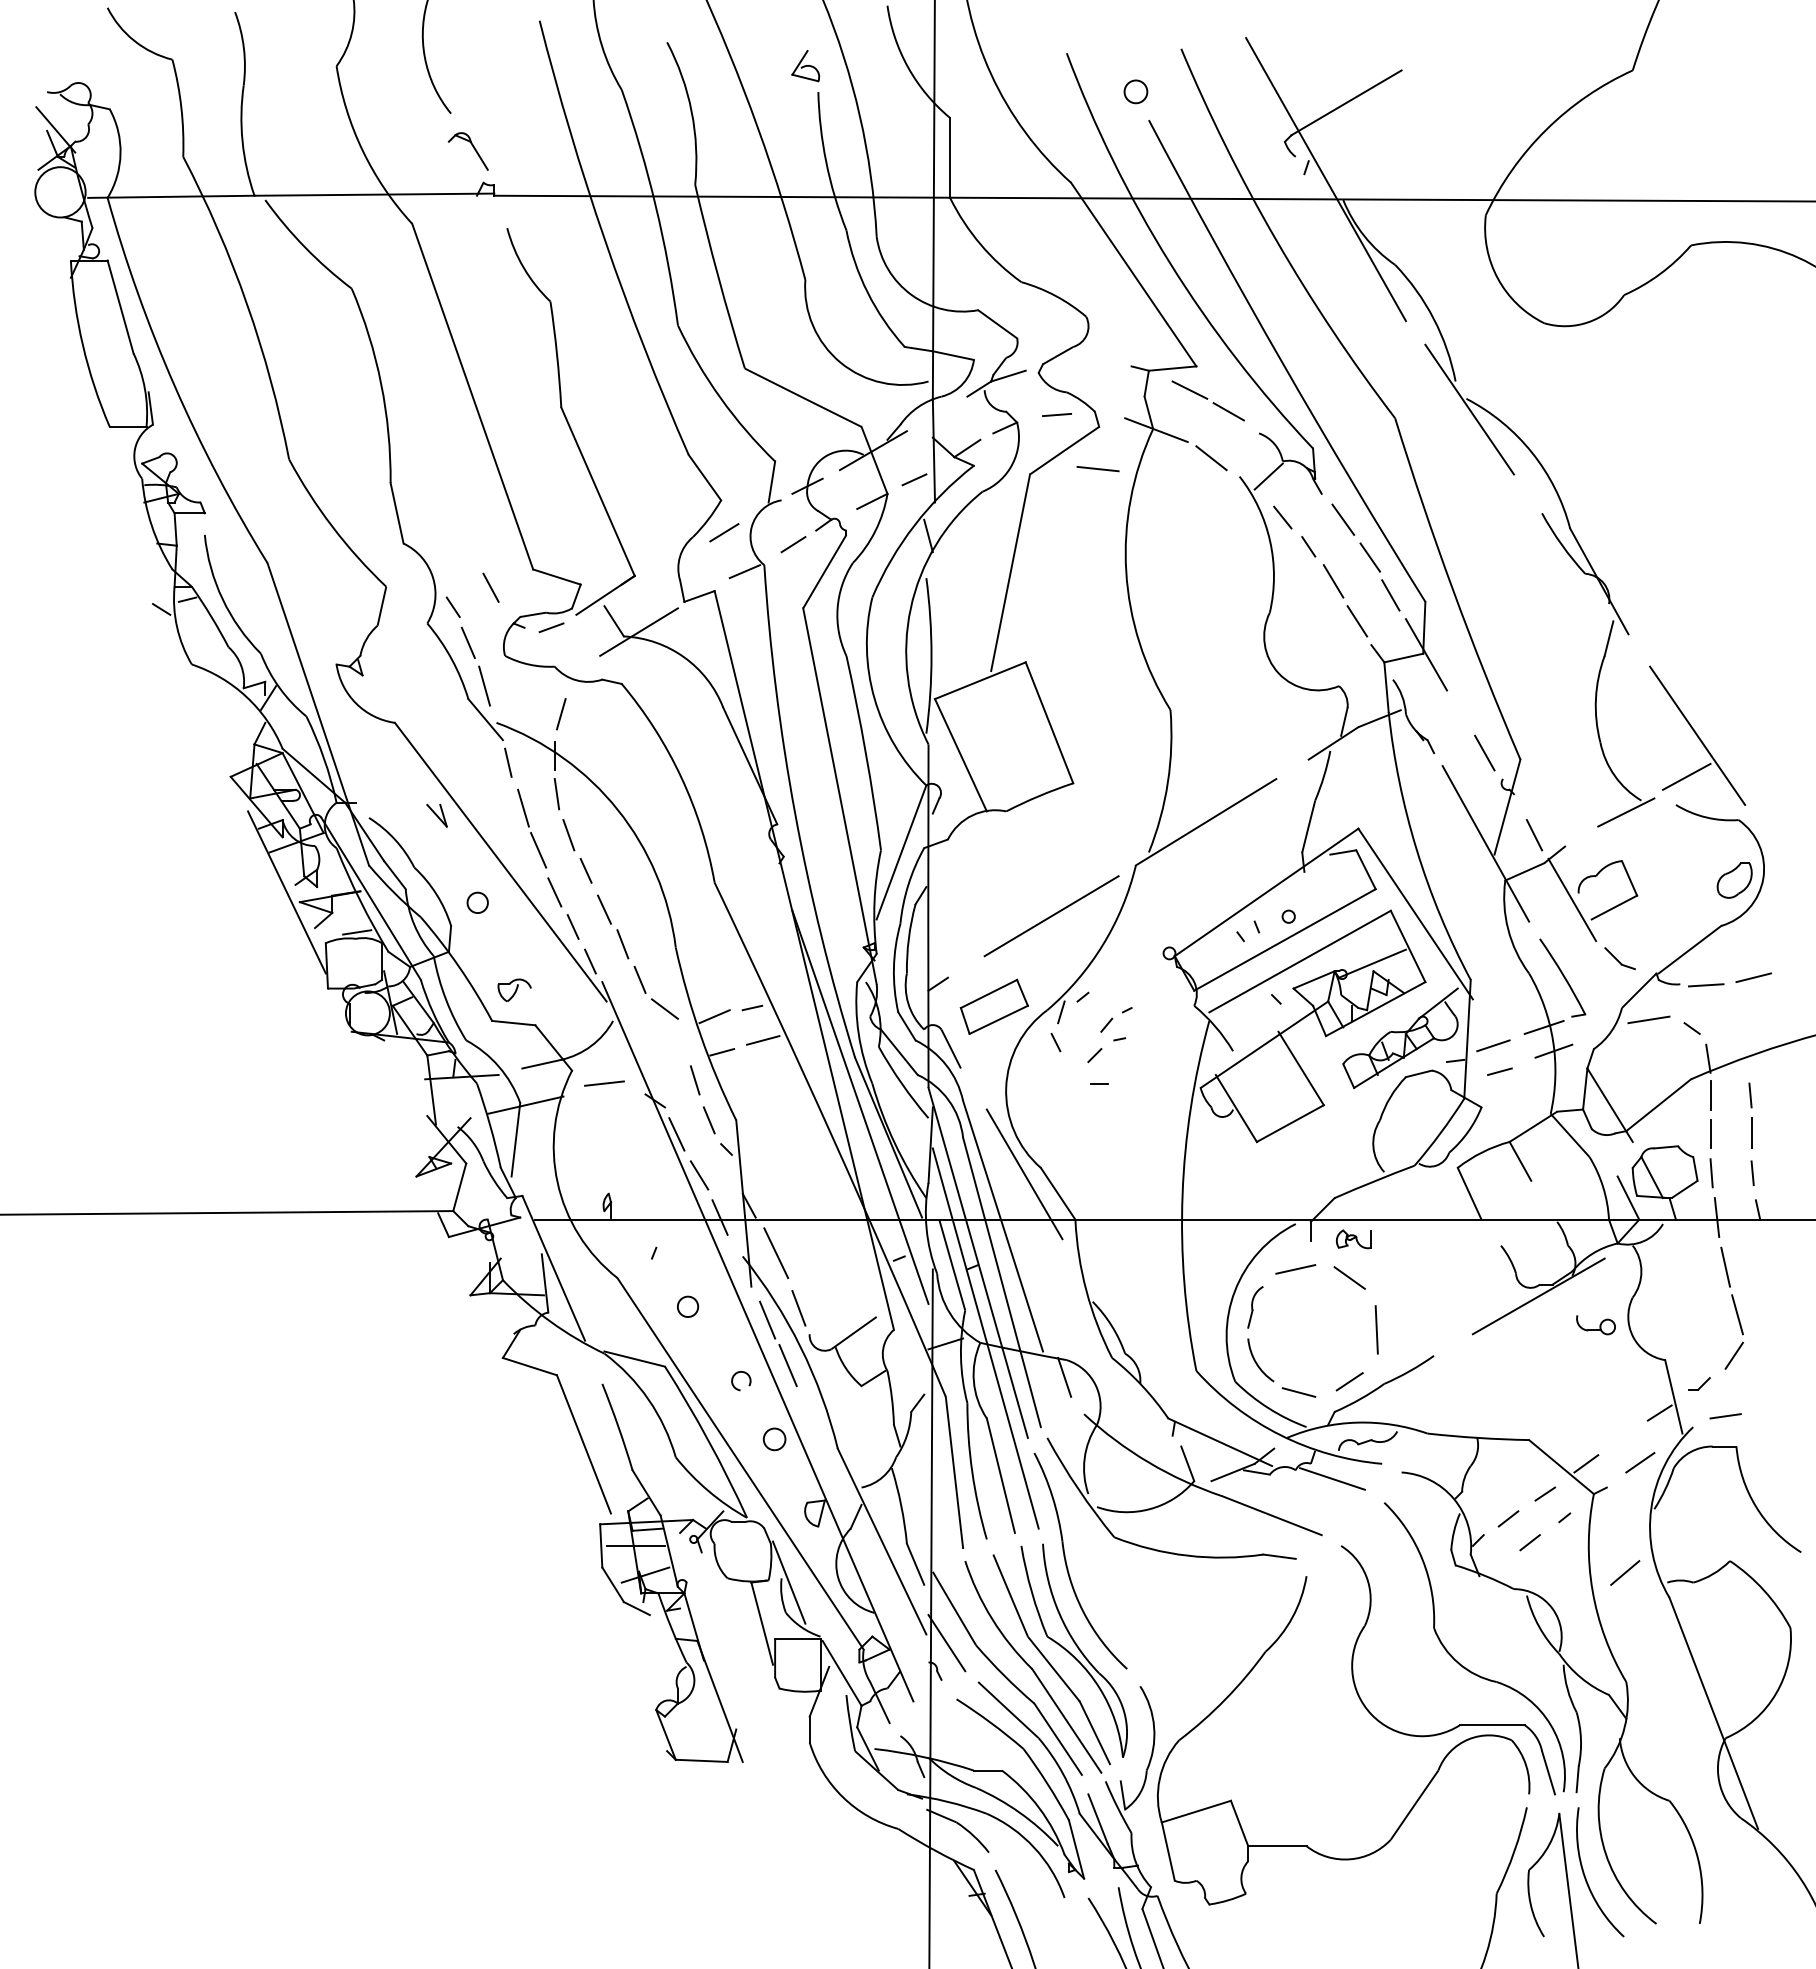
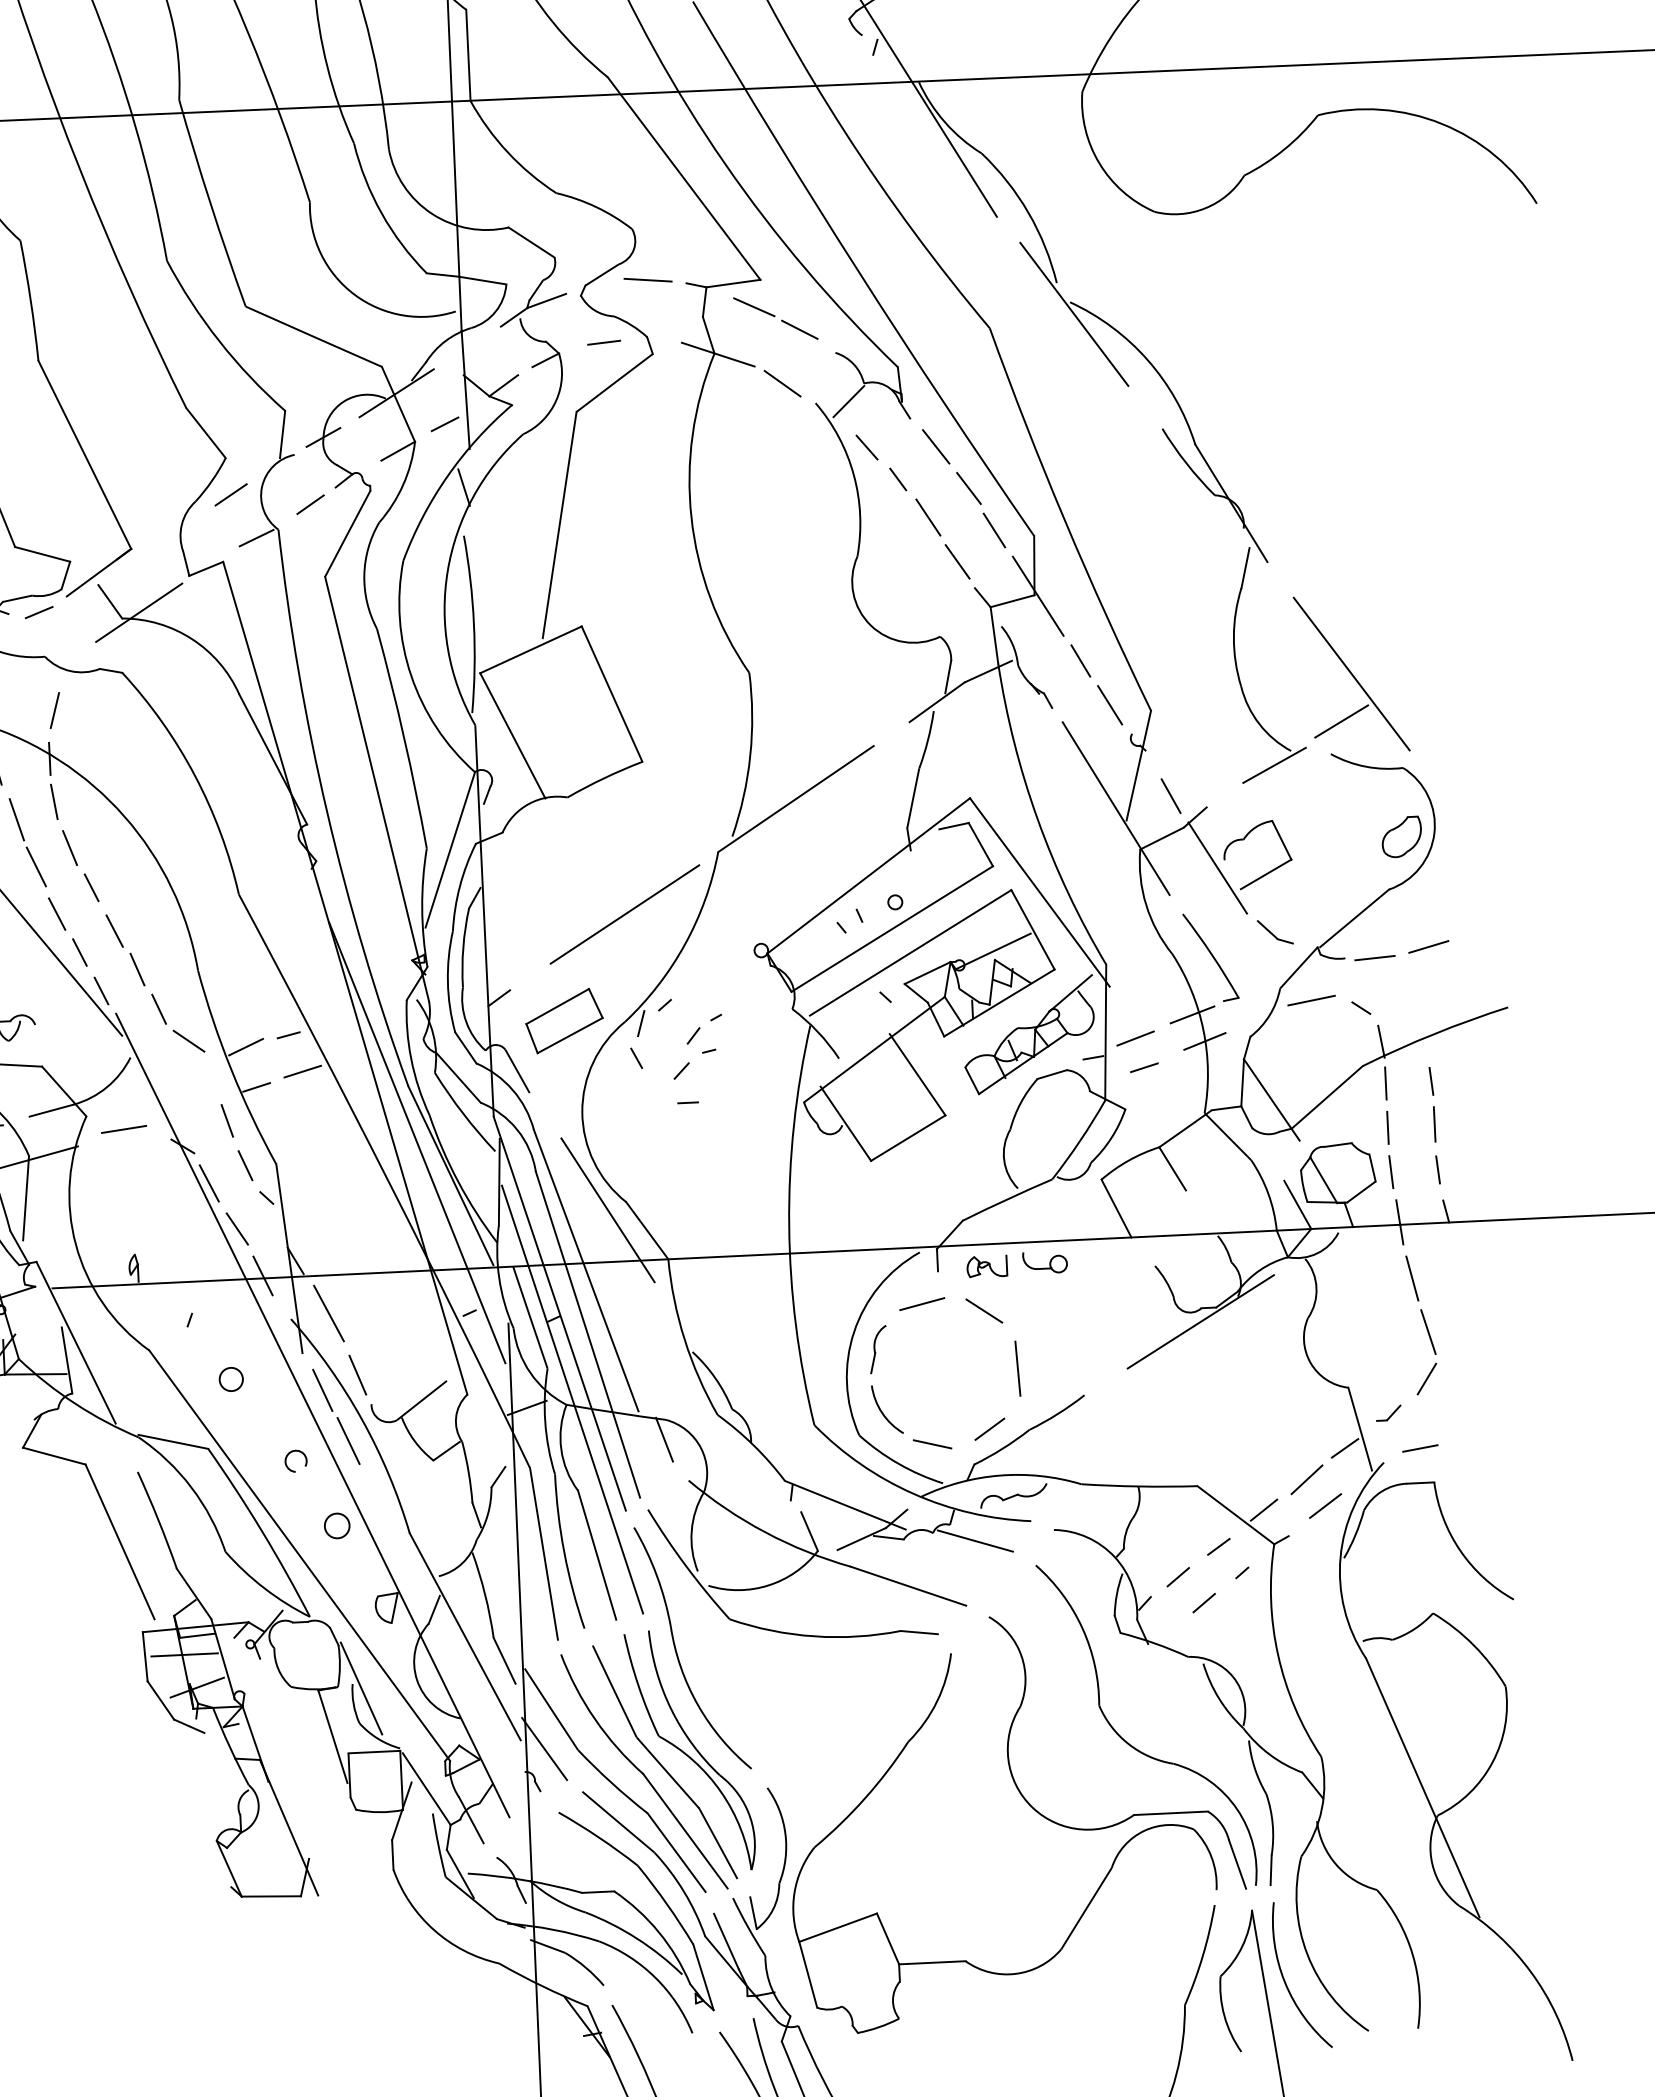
line: (1097, 469) -> (647, 280), moved
line: (1460, 713) -> (1080, 661), added
part: (1595, 1325) -> (1044, 1263), moved
line: (1625, 1572) -> (1307, 1479), moved

